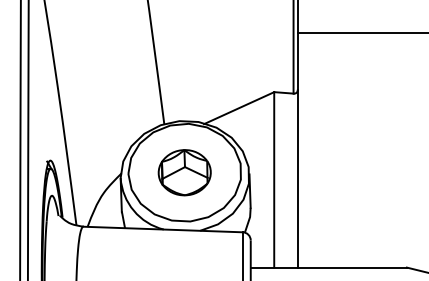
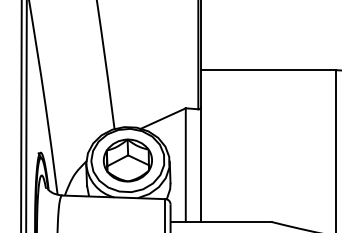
part: (184, 172) -> (127, 160), size x1.43

